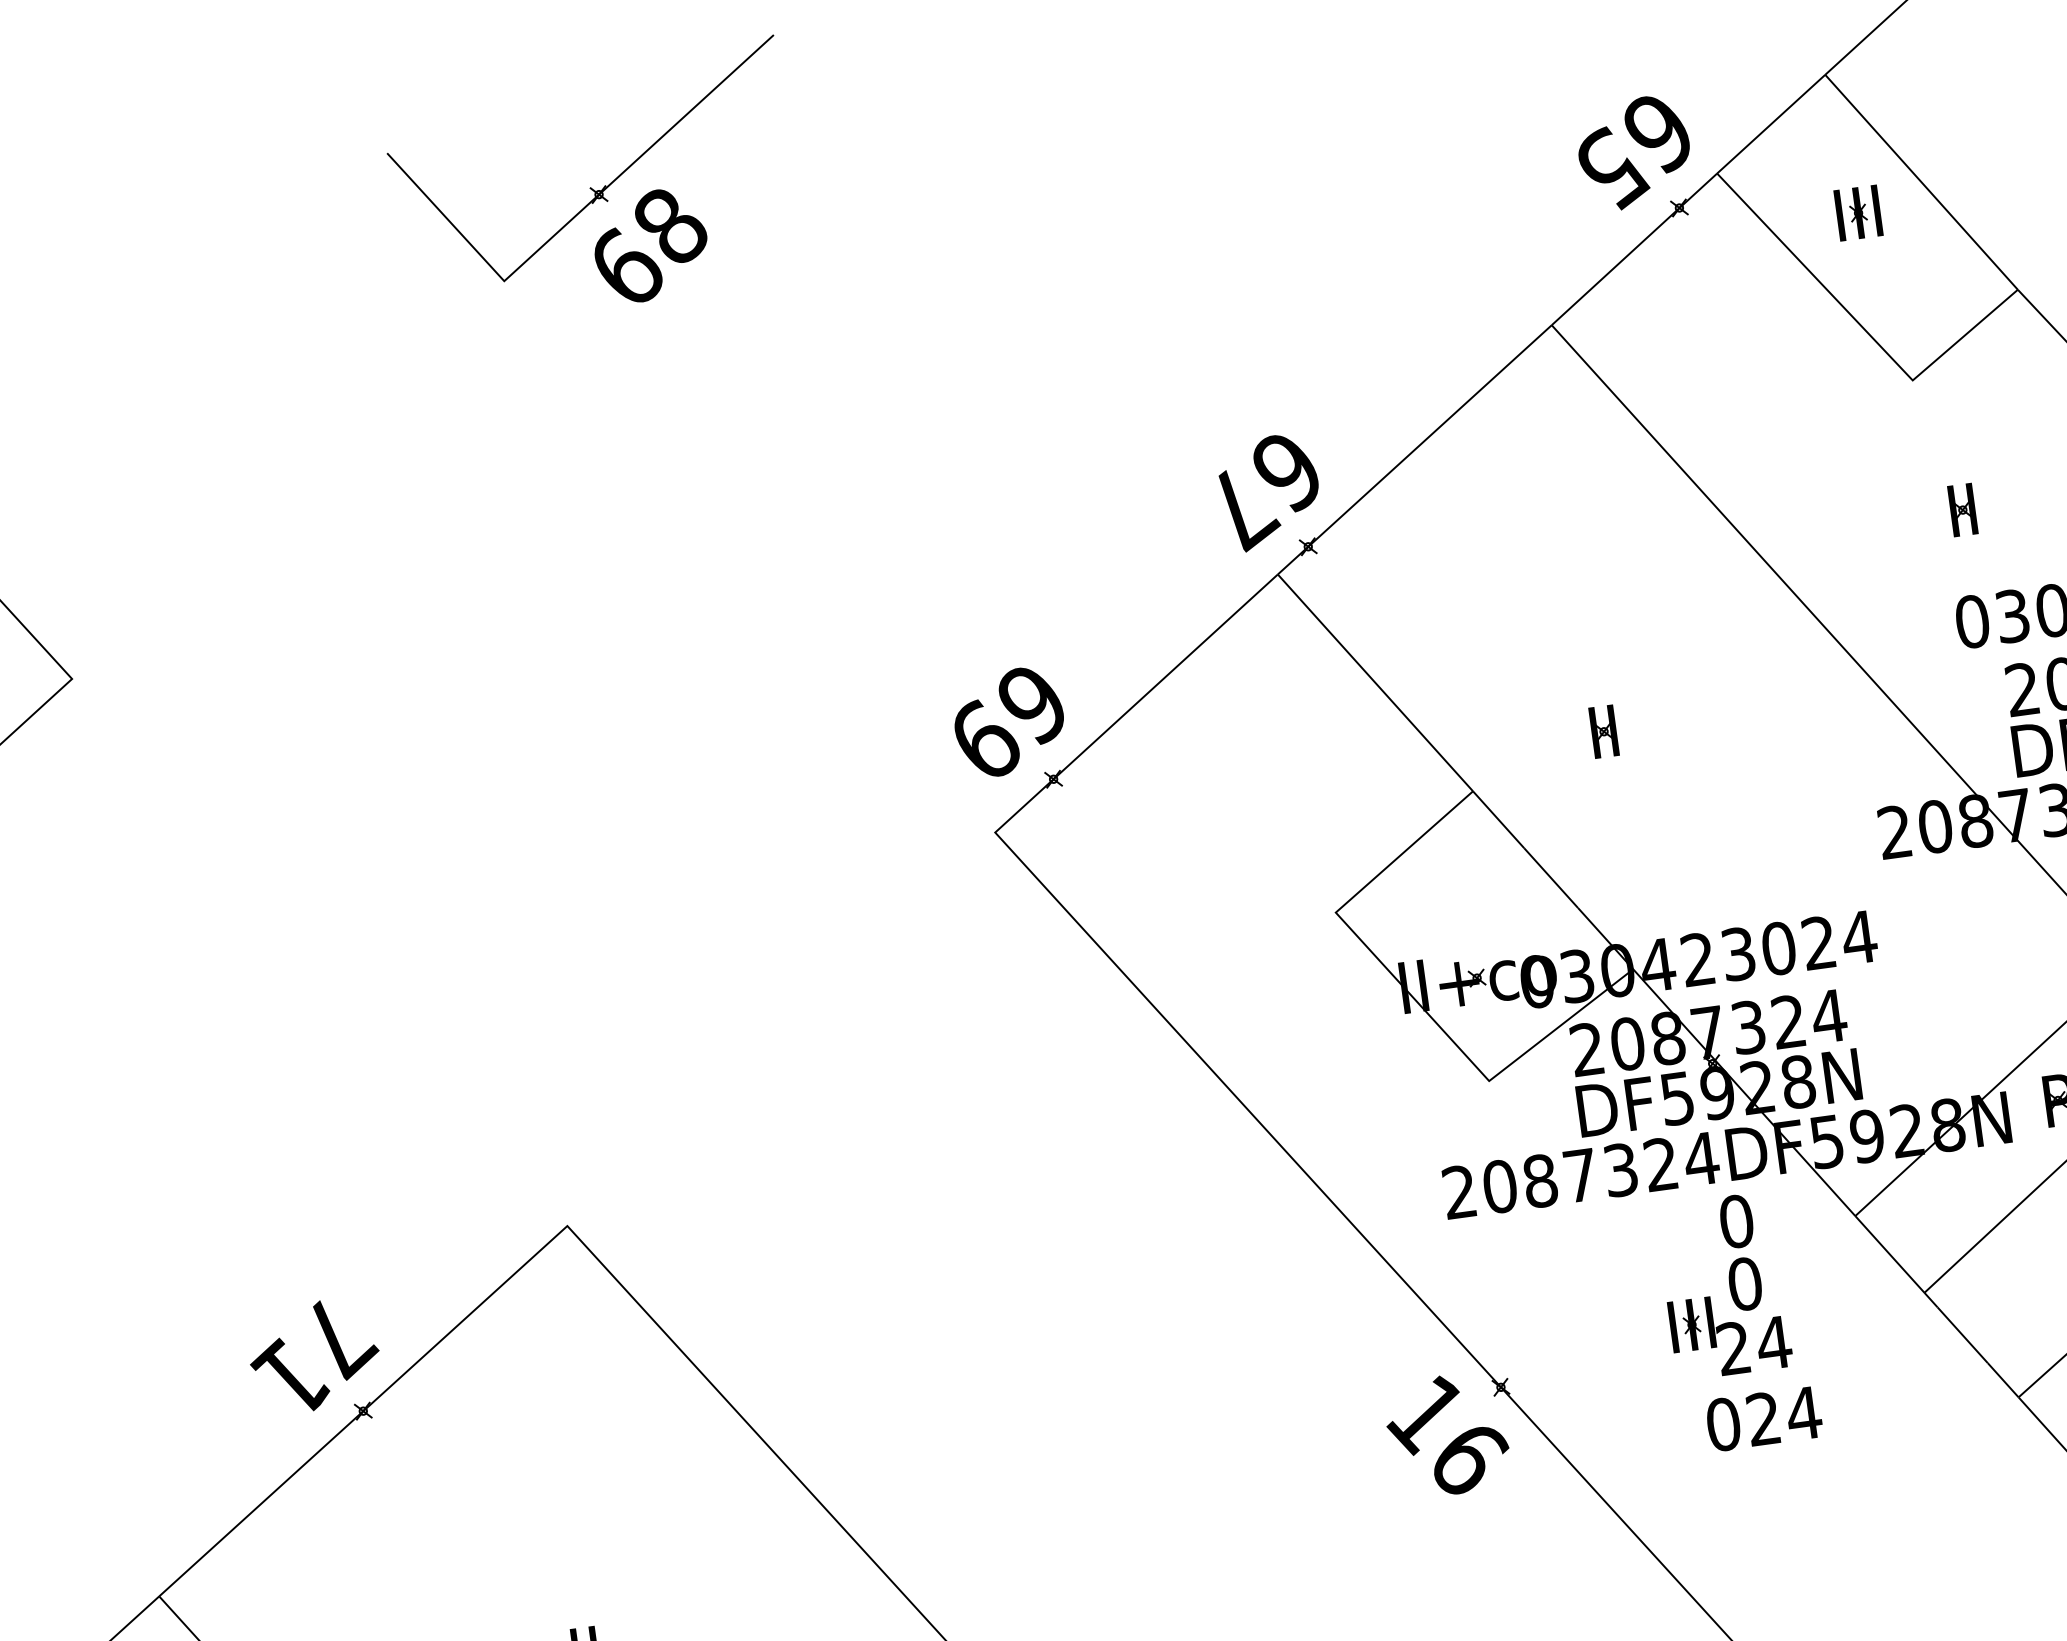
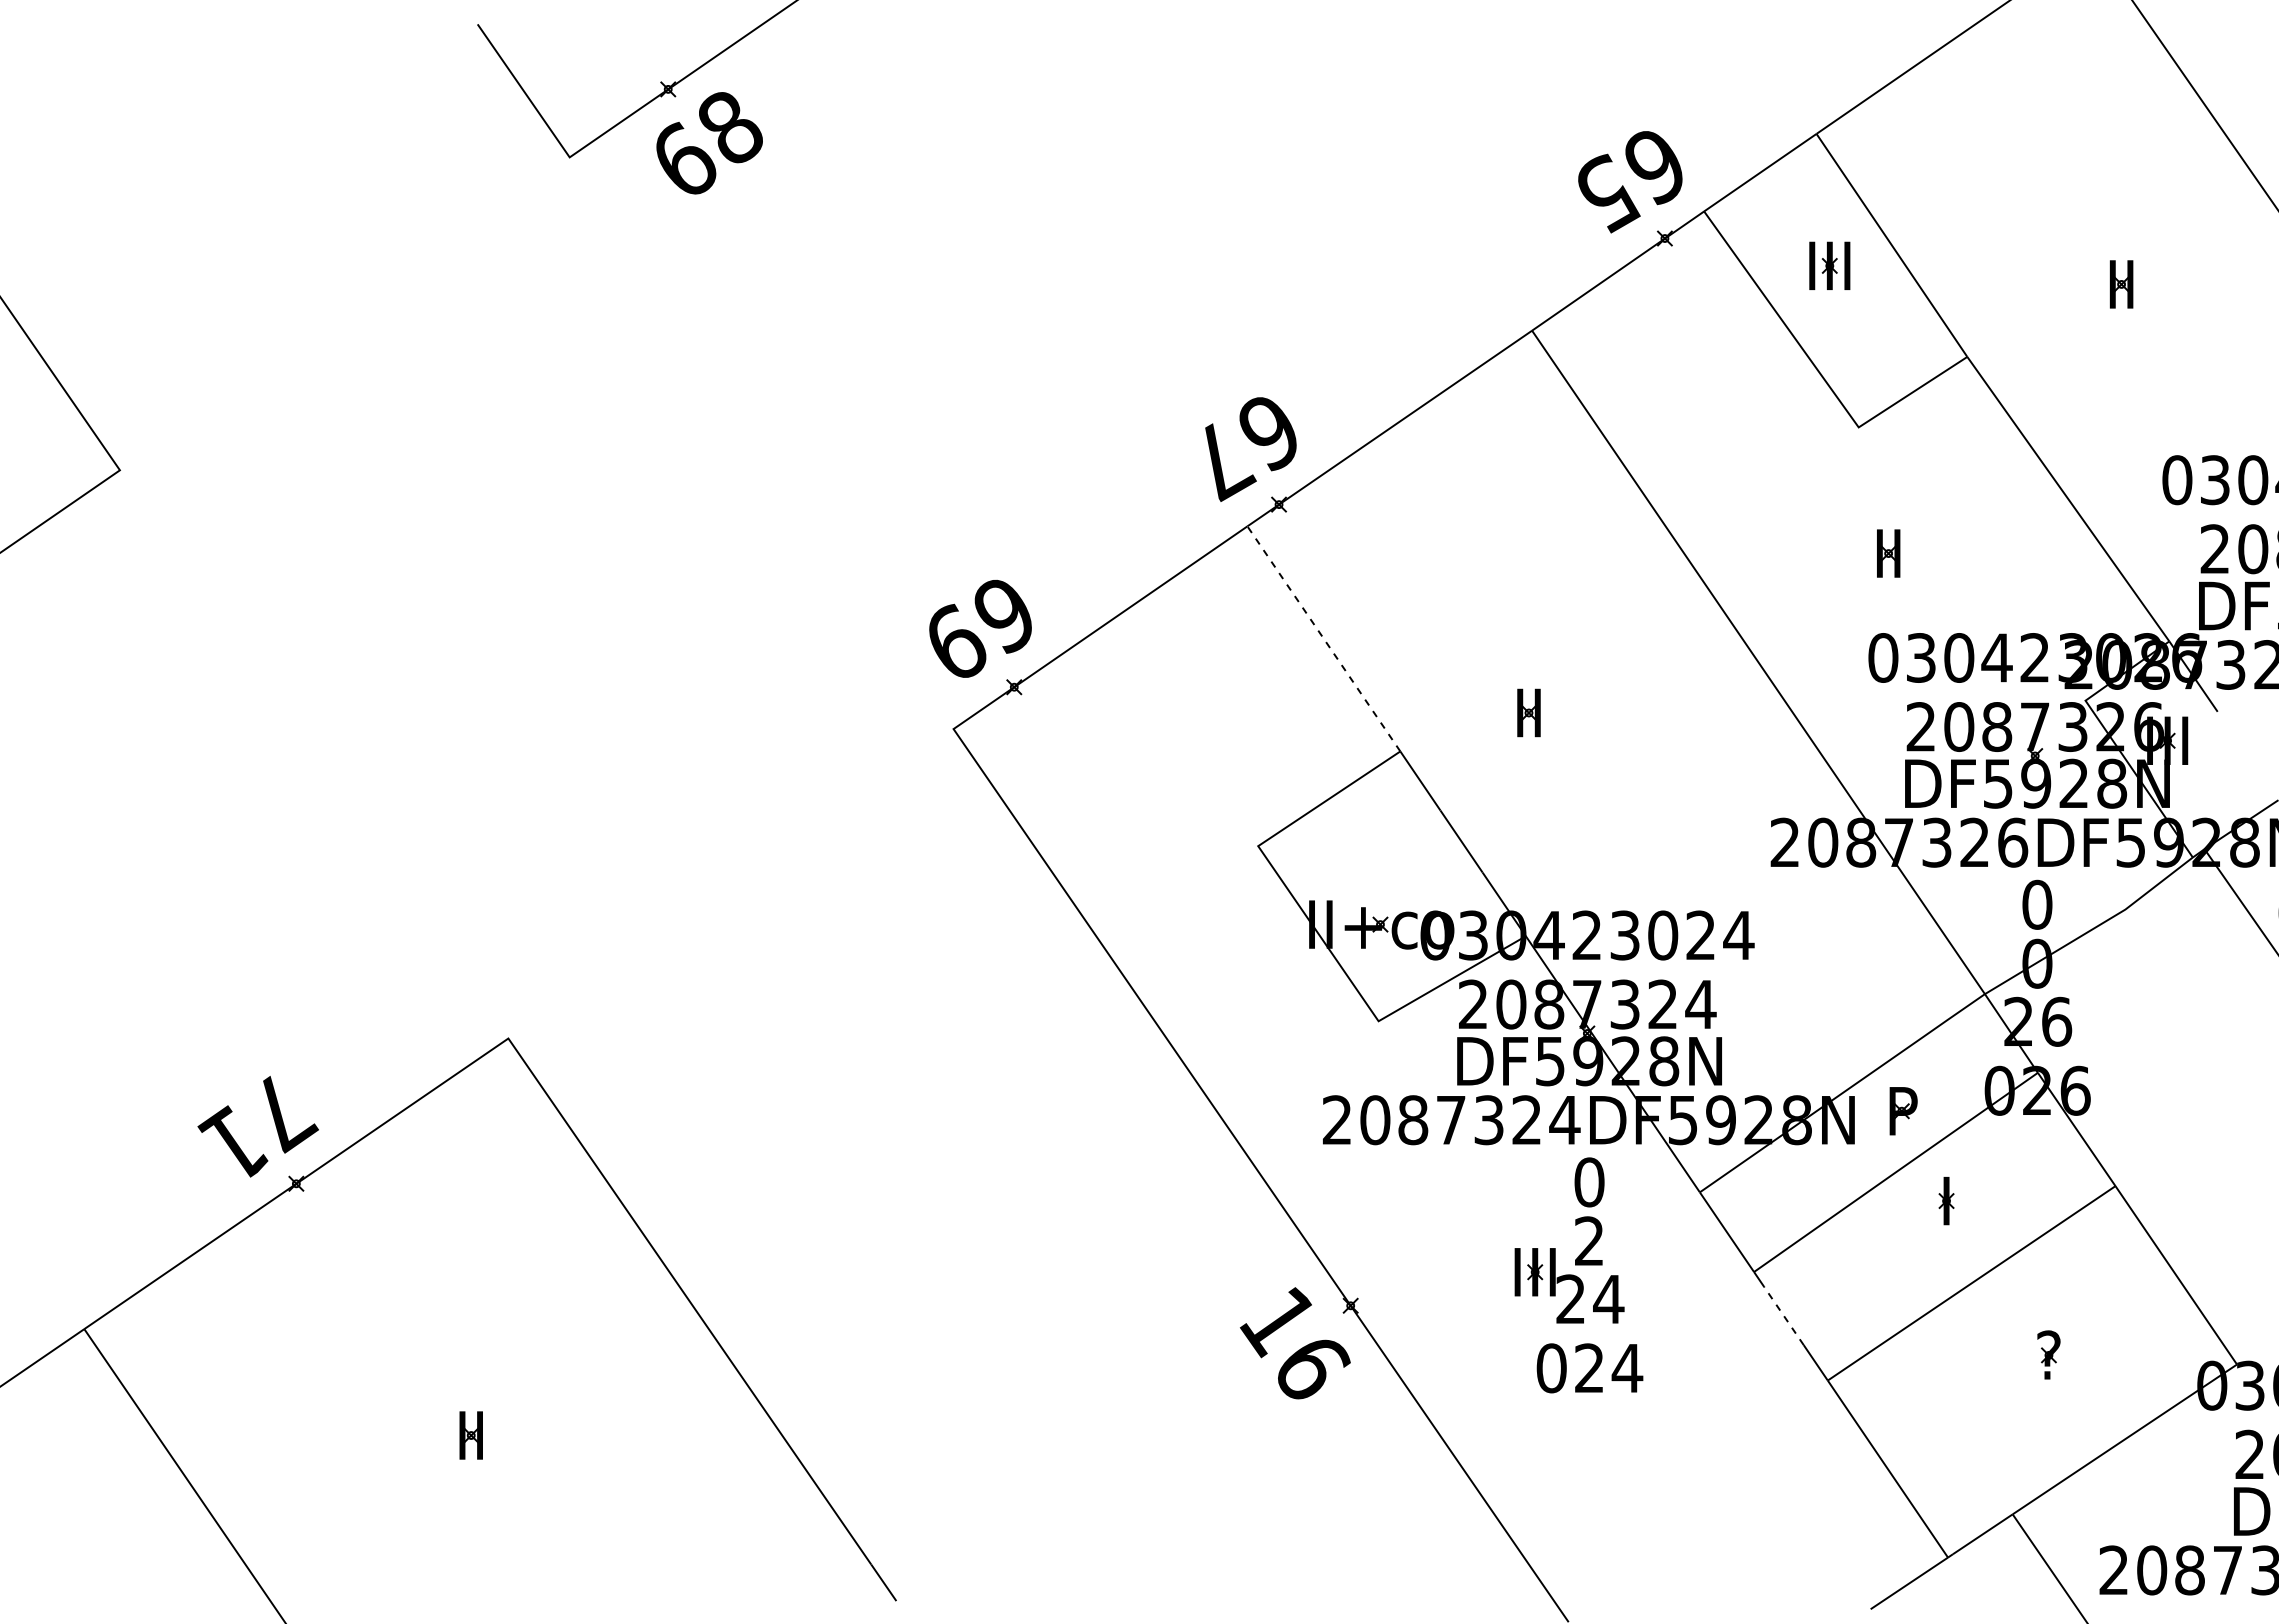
line: (1374, 682) -> (1323, 638), solid -> dashed
text: (1745, 1284) -> (1589, 1241), 0 -> 2
line: (1962, 1334) -> (1783, 1315), solid -> dashed

